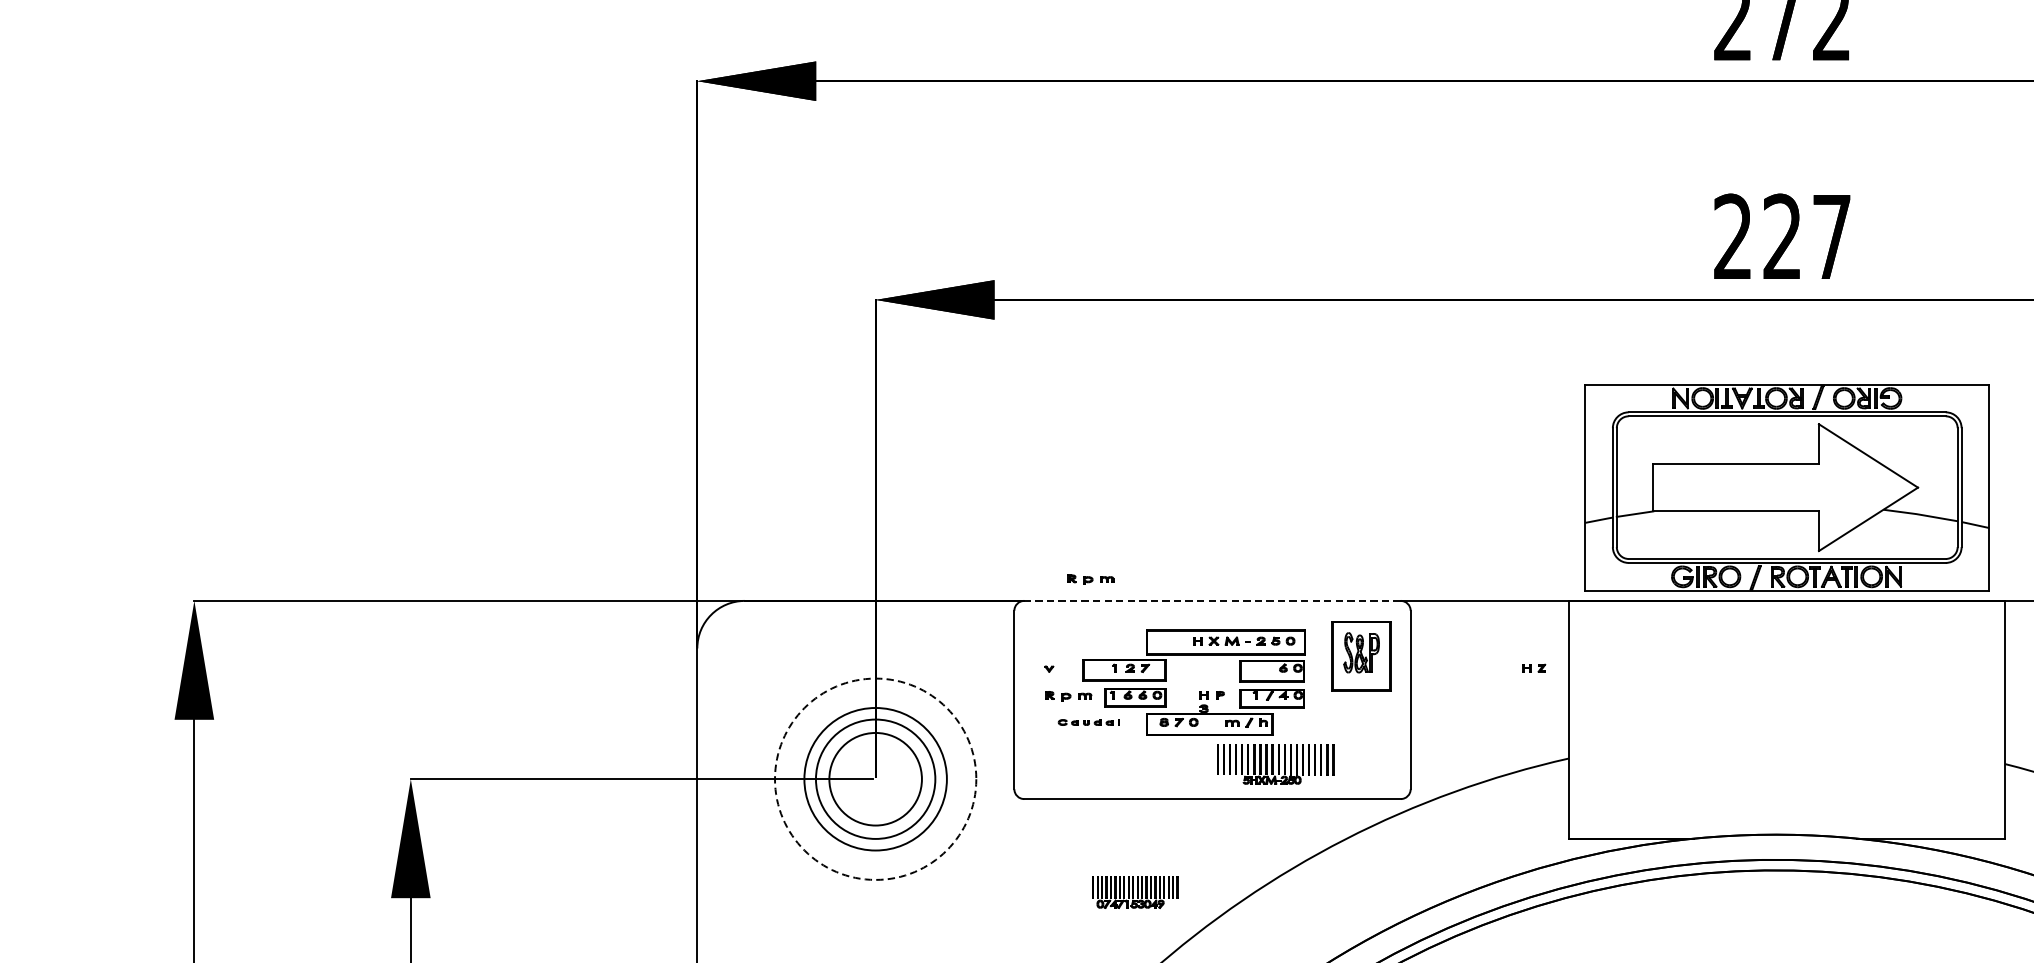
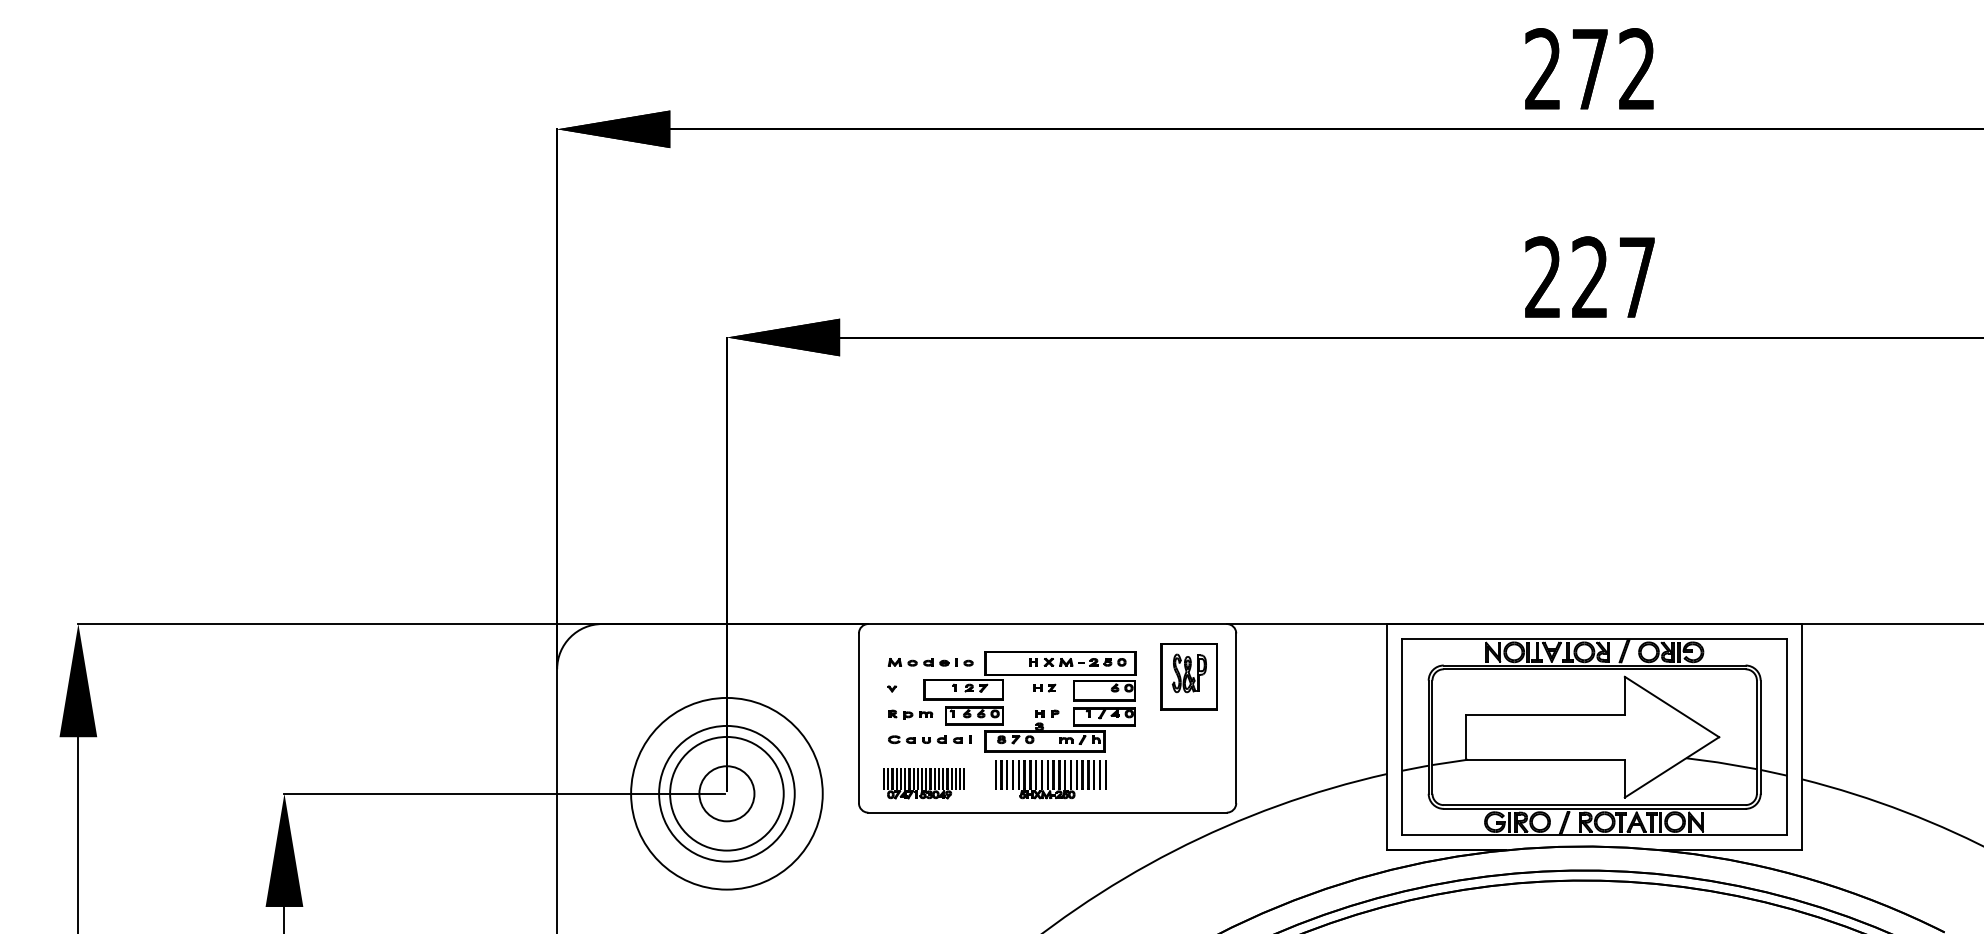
part: (1787, 486) -> (1594, 736), moved
part: (1090, 579) -> (931, 603), removed
line: (1212, 601) -> (1047, 624), dashed -> solid
part: (1089, 641) -> (930, 662), added
part: (1533, 667) -> (1044, 687), moved
part: (1088, 722) -> (929, 739), size x1.43
part: (1275, 764) -> (1050, 779), moved
circle: (875, 778) -> (726, 793), dashed -> solid
circle: (875, 778) -> (726, 793), size x0.62
part: (1134, 892) -> (923, 783), moved

